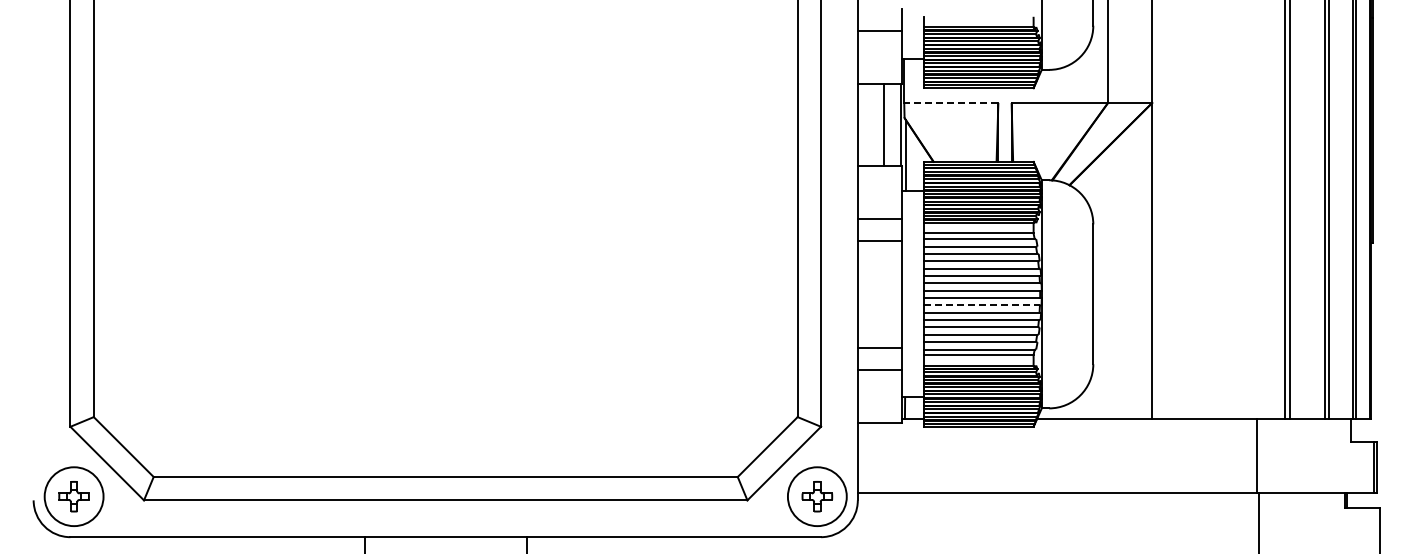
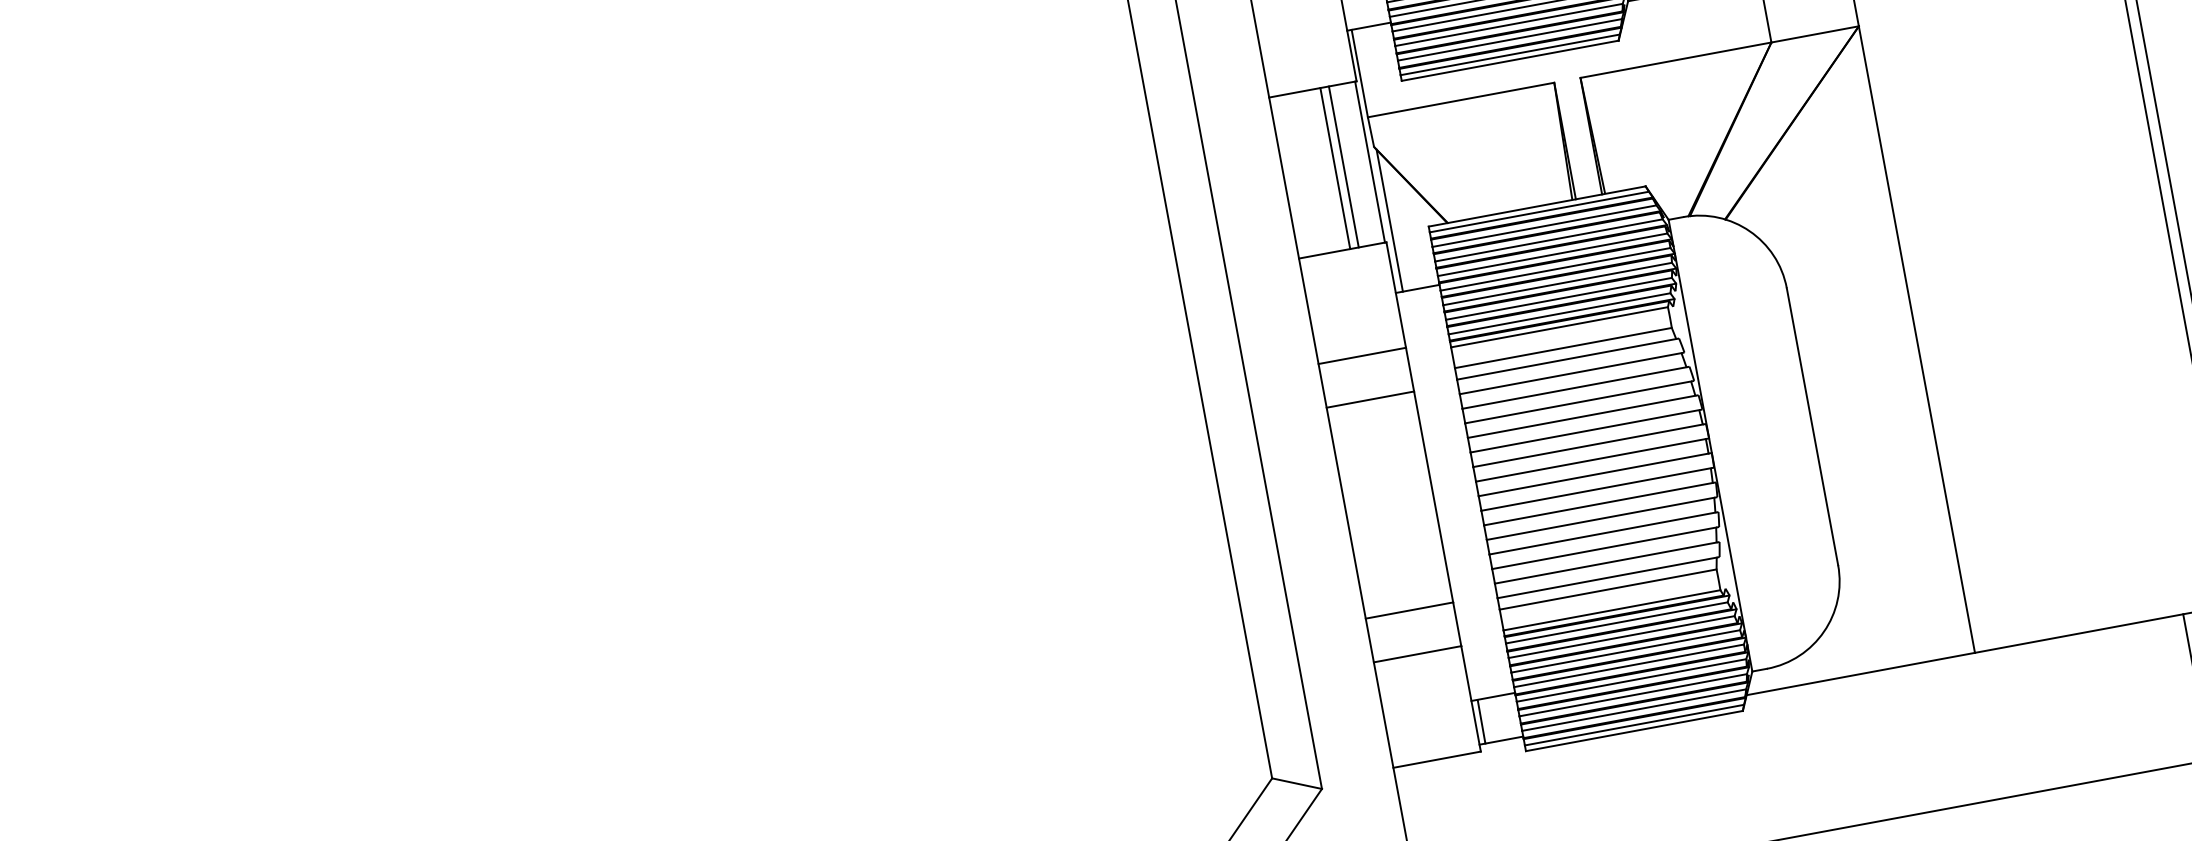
line: (950, 103) -> (1459, 101), dashed -> solid
line: (888, 124) -> (1344, 165), added
line: (982, 305) -> (1597, 489), dashed -> solid

